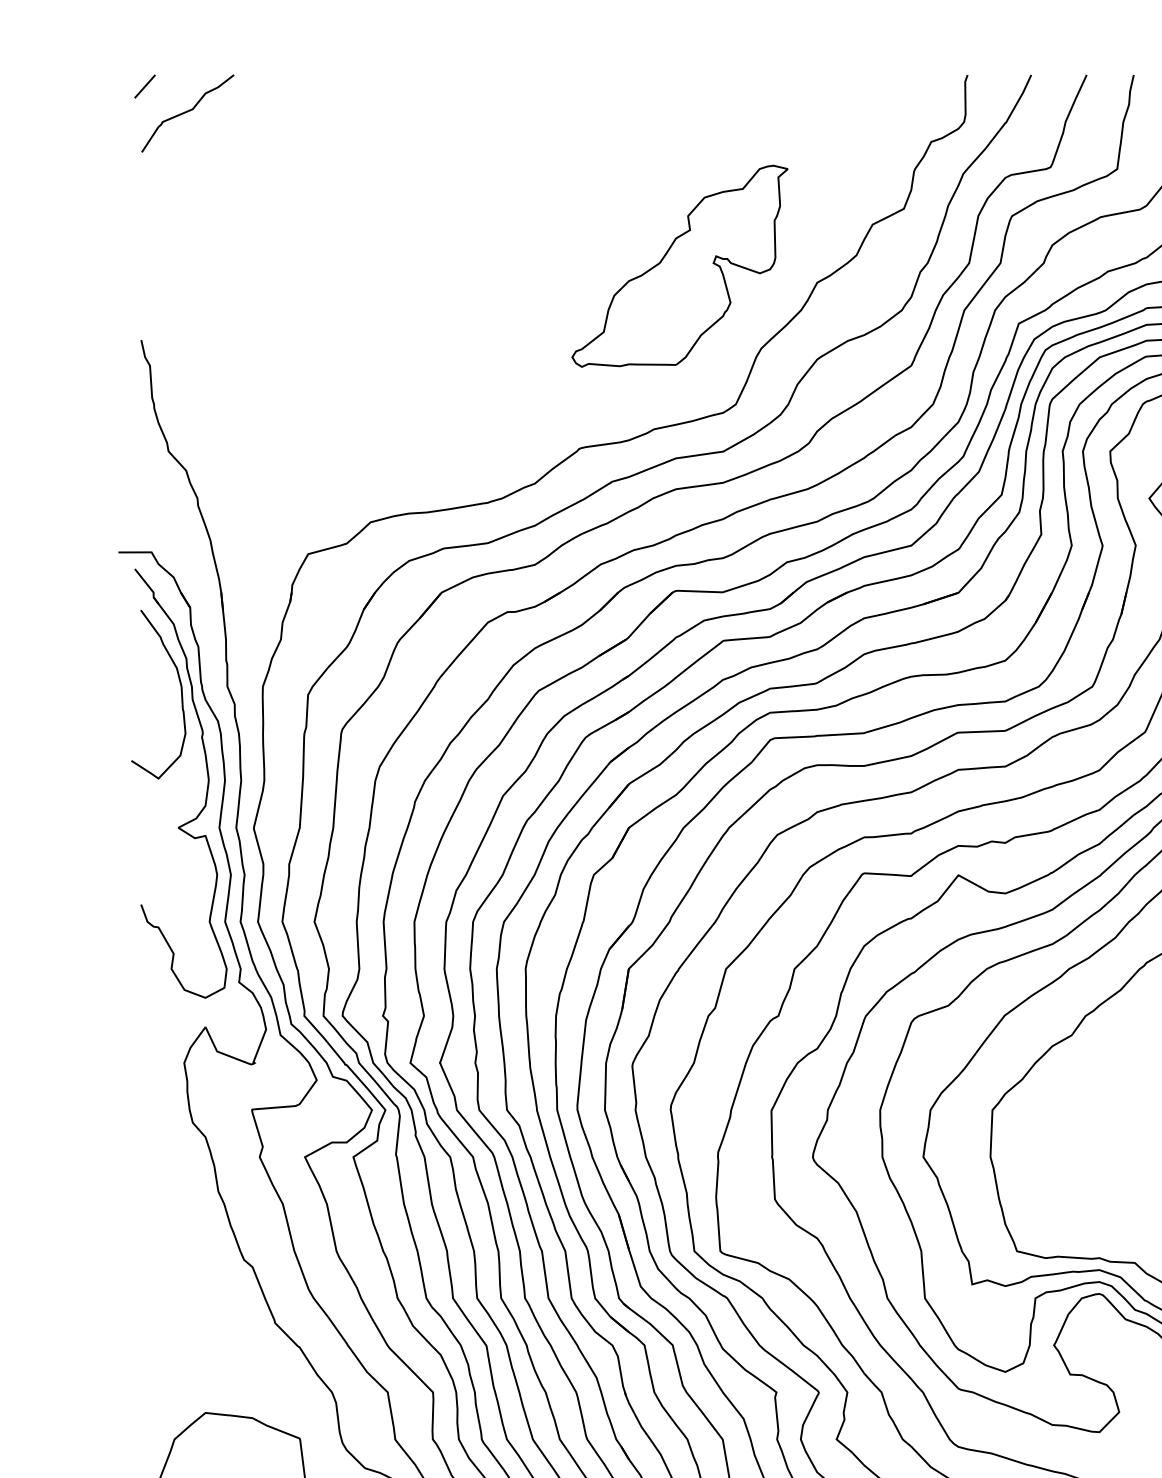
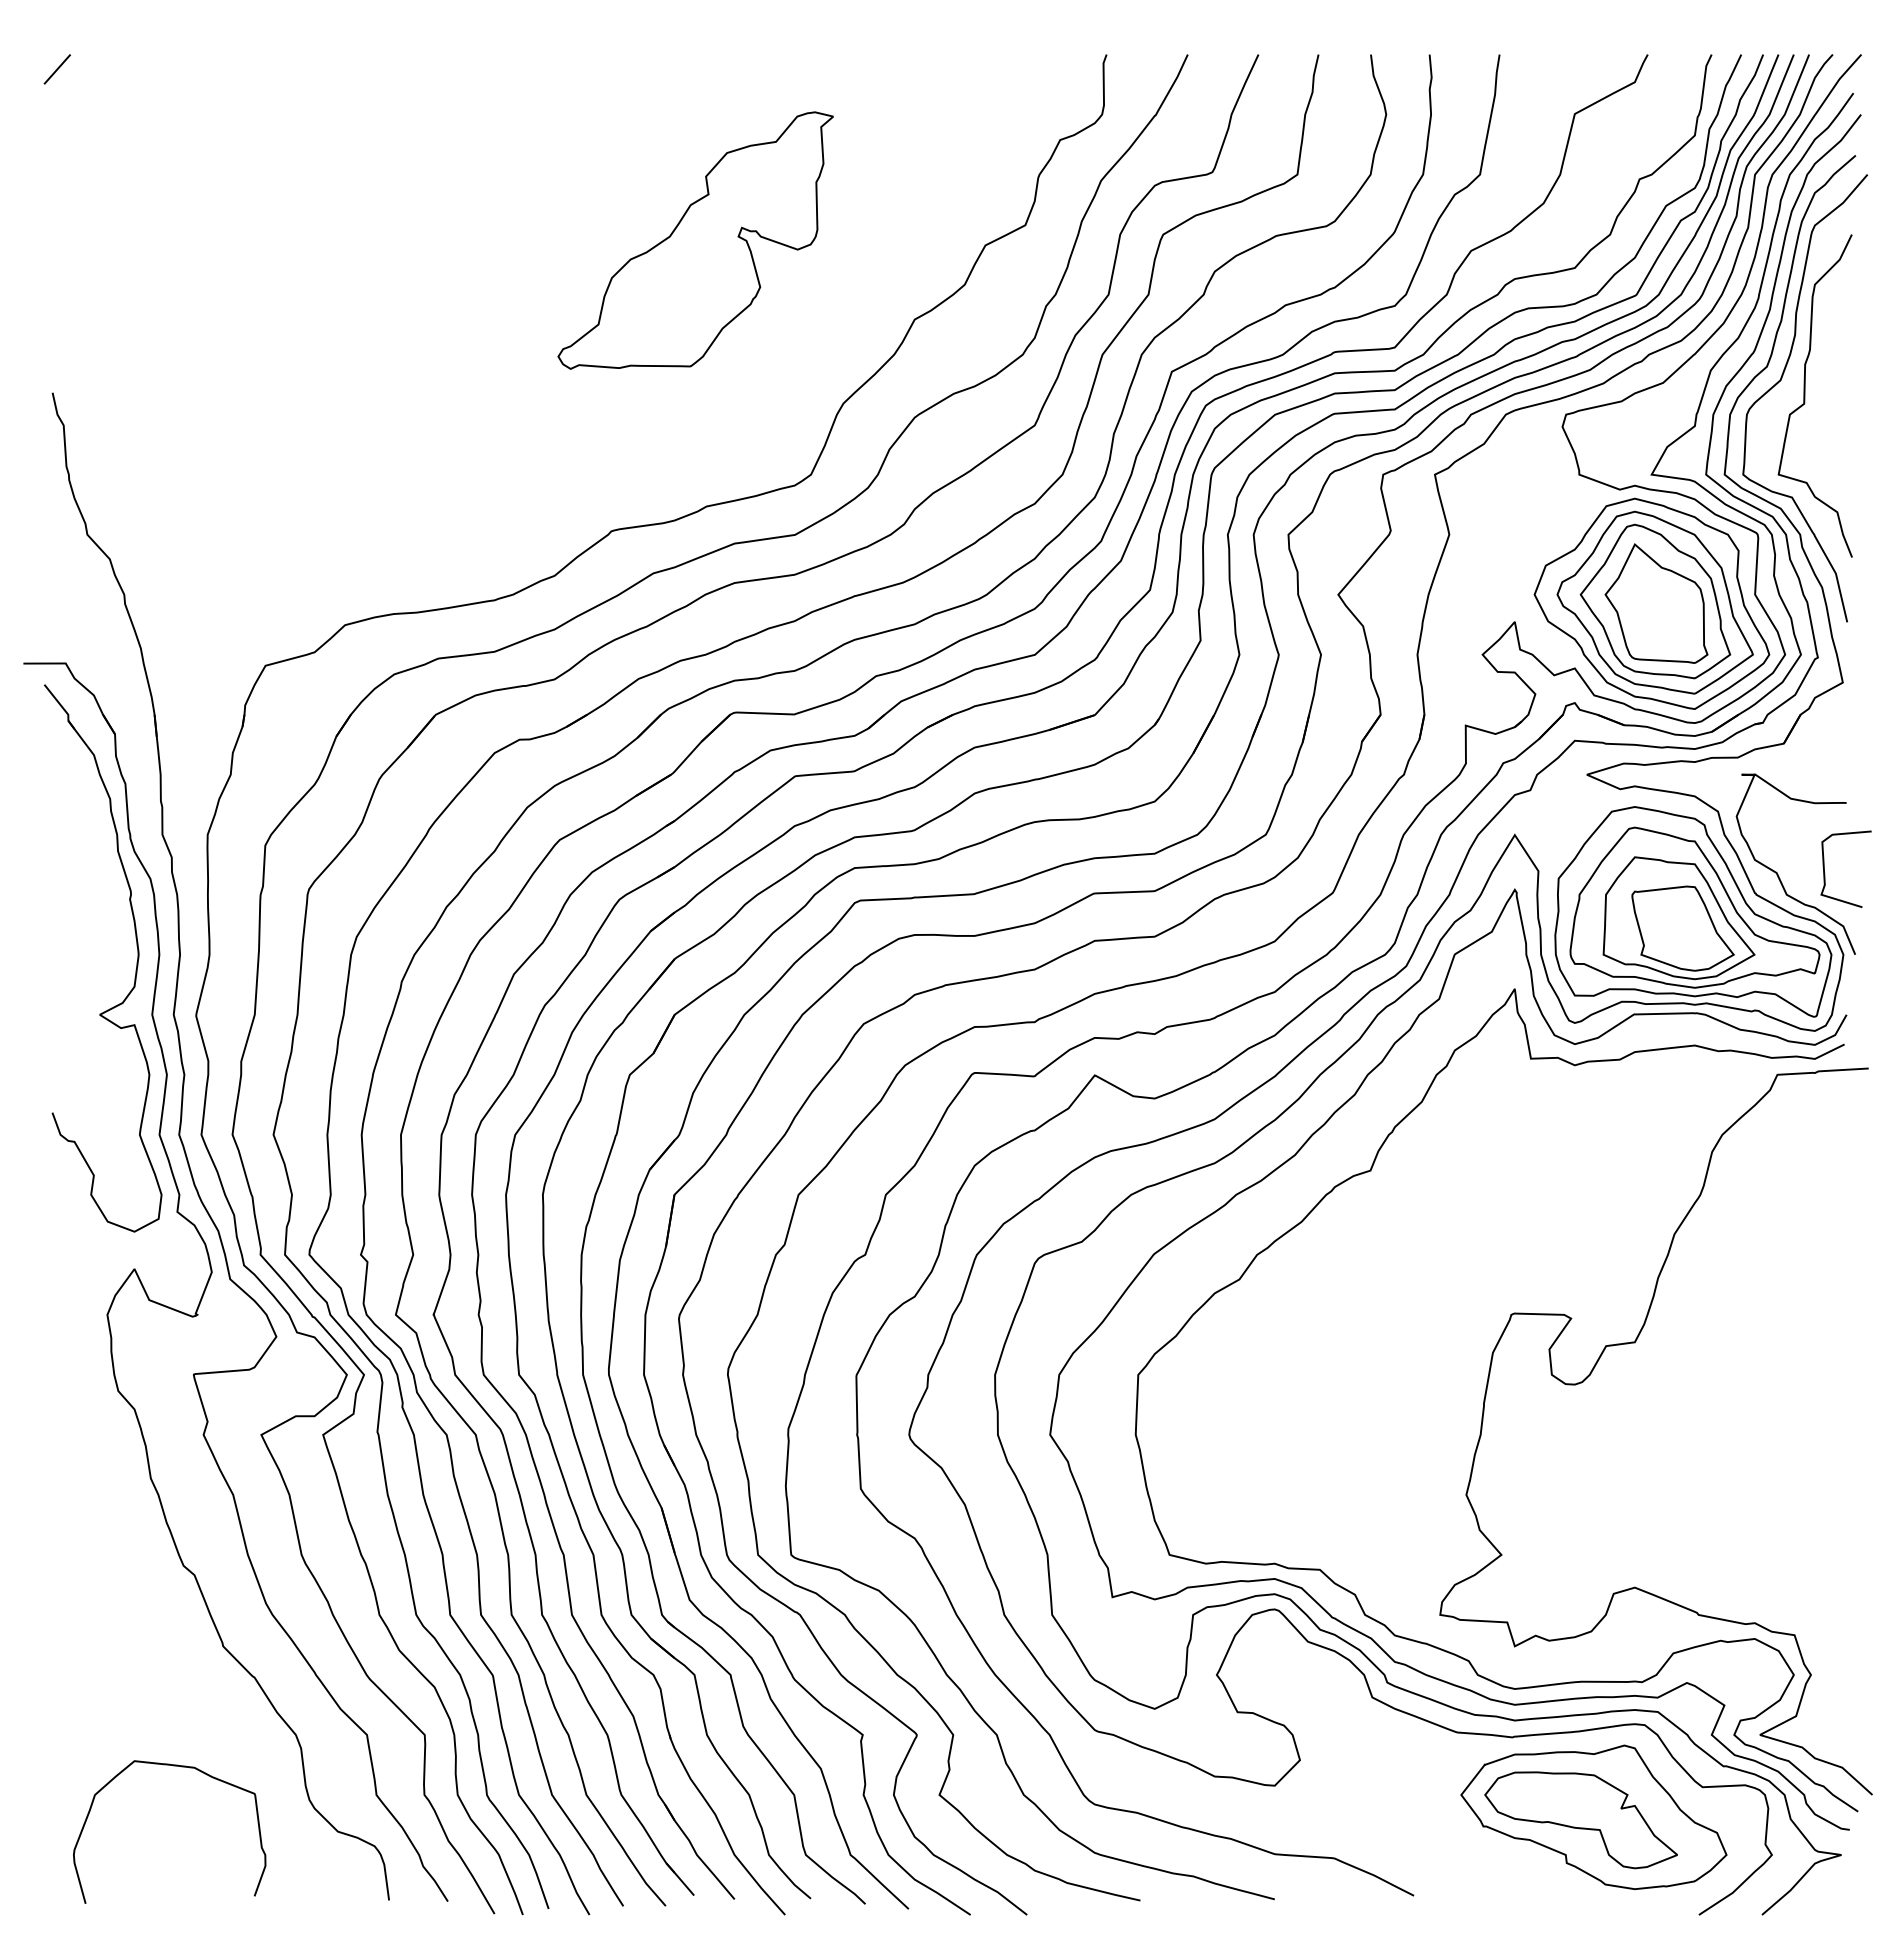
curve: (187, 112) -> (111, 102), removed
part: (679, 266) -> (695, 240), moved
curve: (181, 695) -> (103, 845), removed

